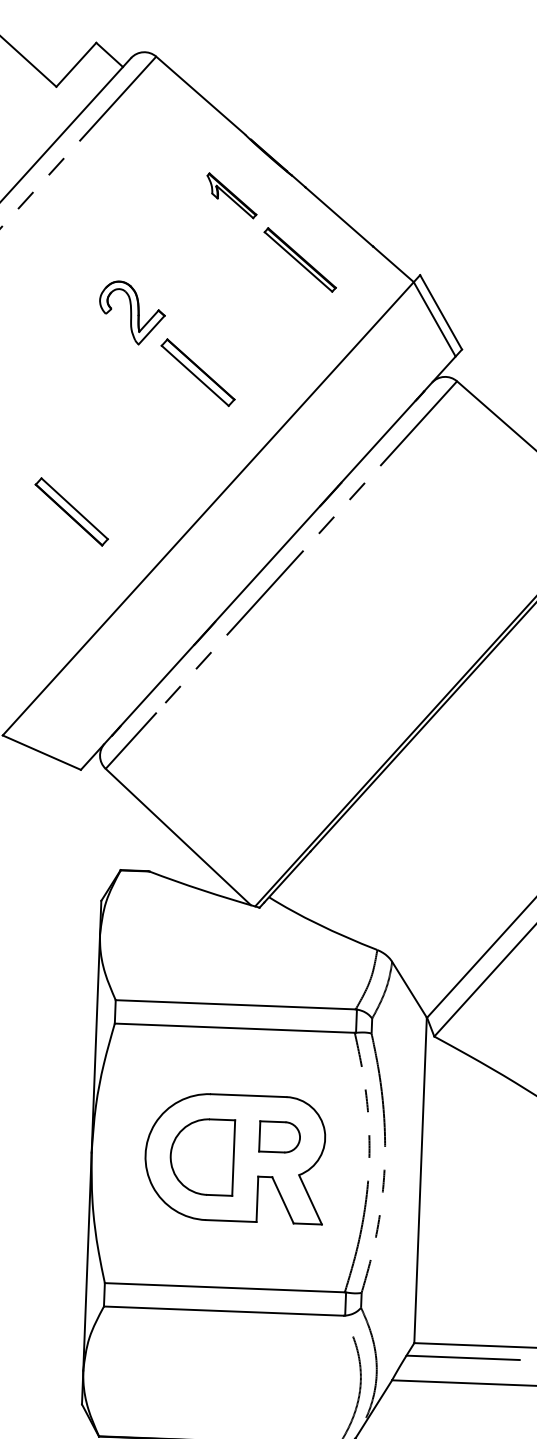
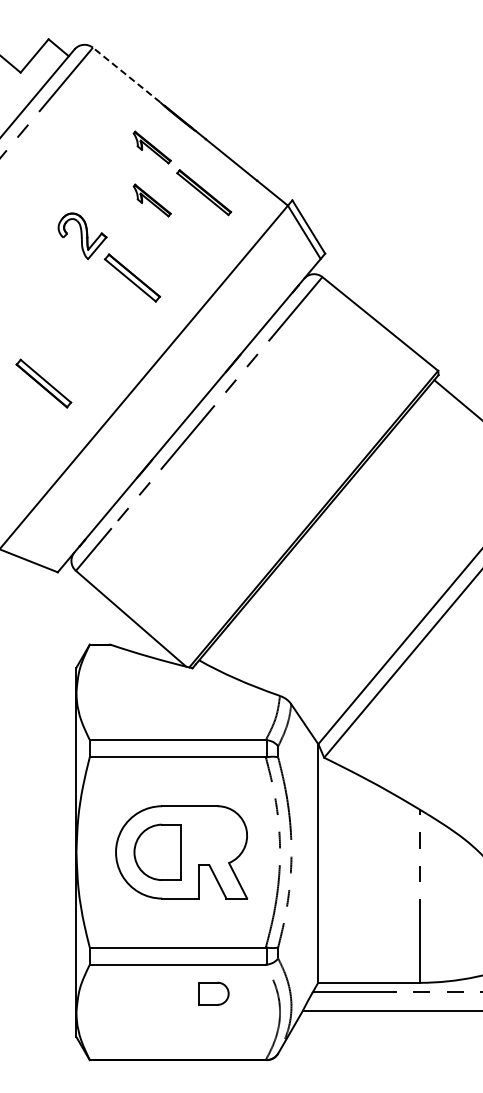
line: (200, 94) -> (126, 74), solid -> dashed
part: (228, 267) -> (151, 200), added
part: (279, 1136) -> (213, 993), moved

